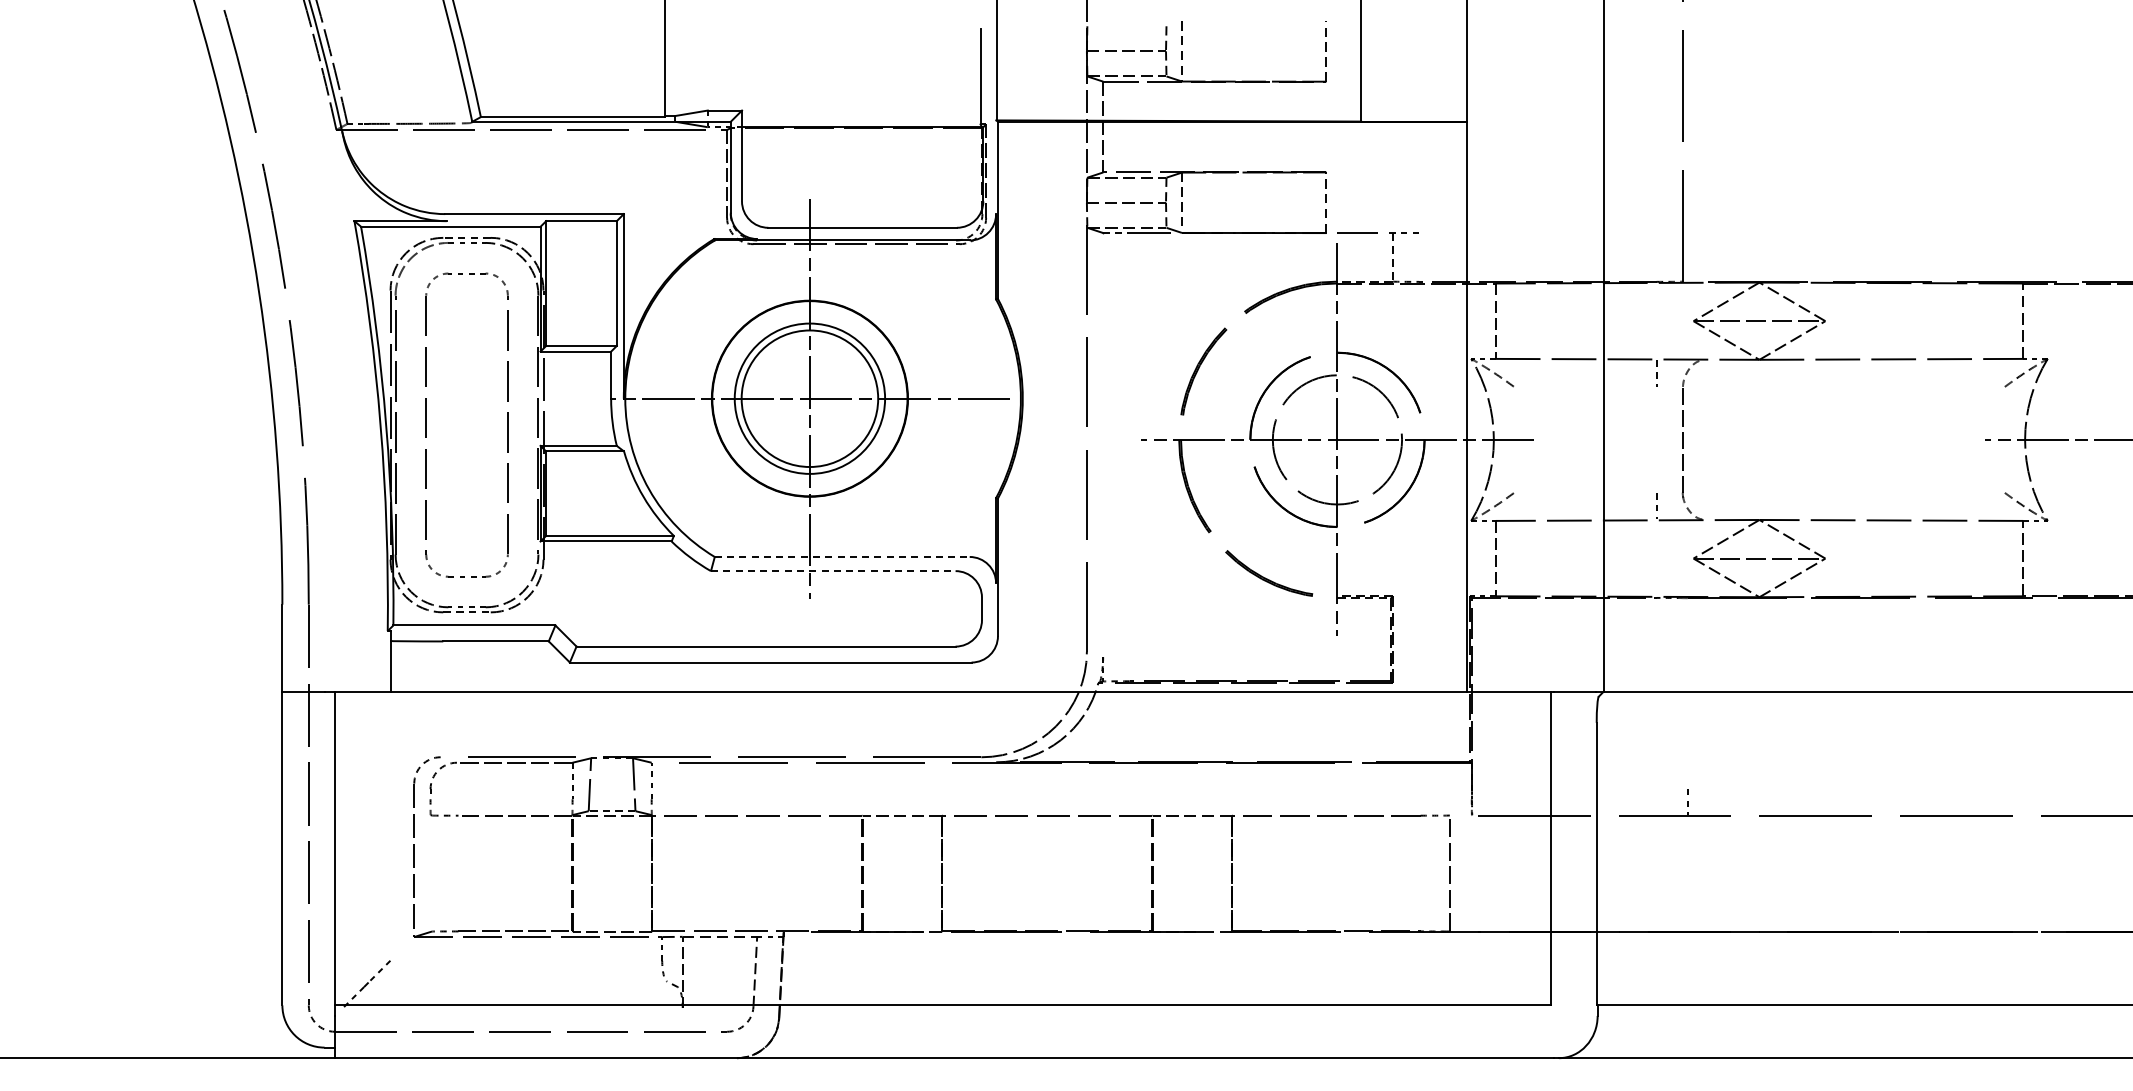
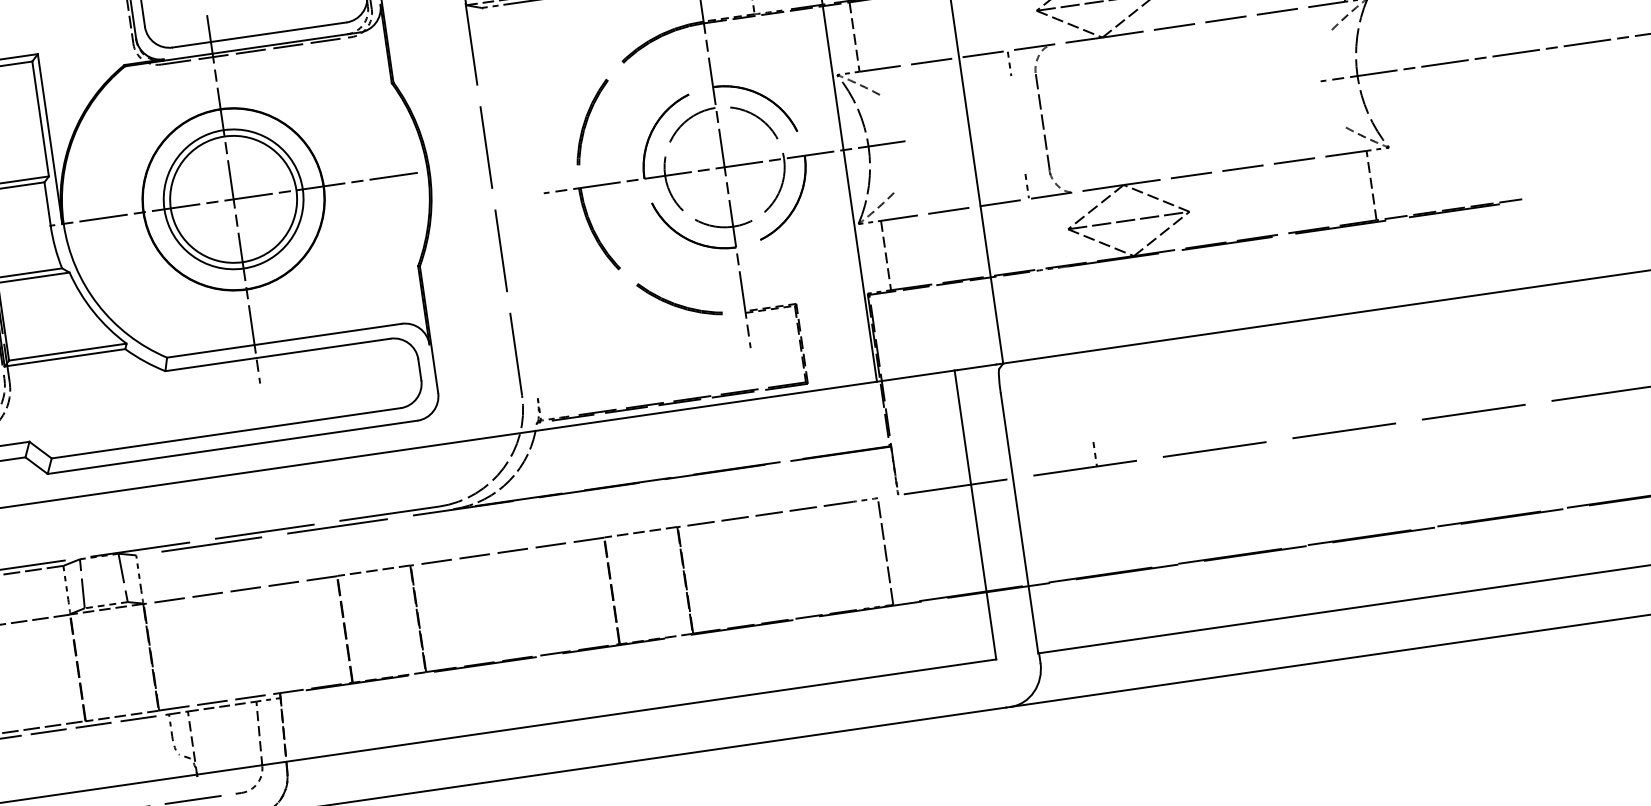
line: (842, 557) -> (284, 341), dashed -> solid
line: (833, 571) -> (278, 355), dashed -> solid

